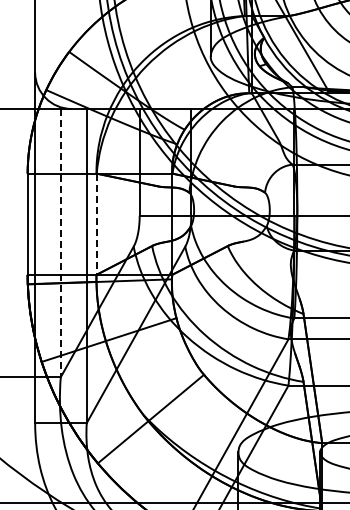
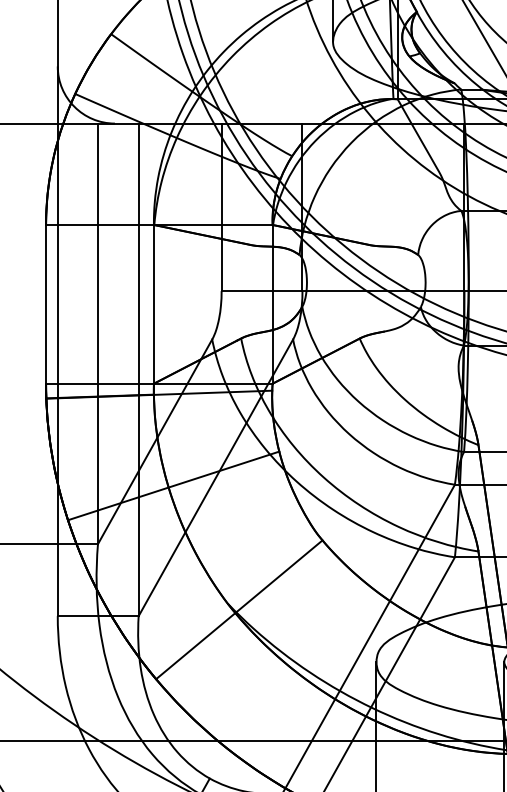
line: (96, 224) -> (153, 304), dashed -> solid
line: (60, 243) -> (97, 334), dashed -> solid

